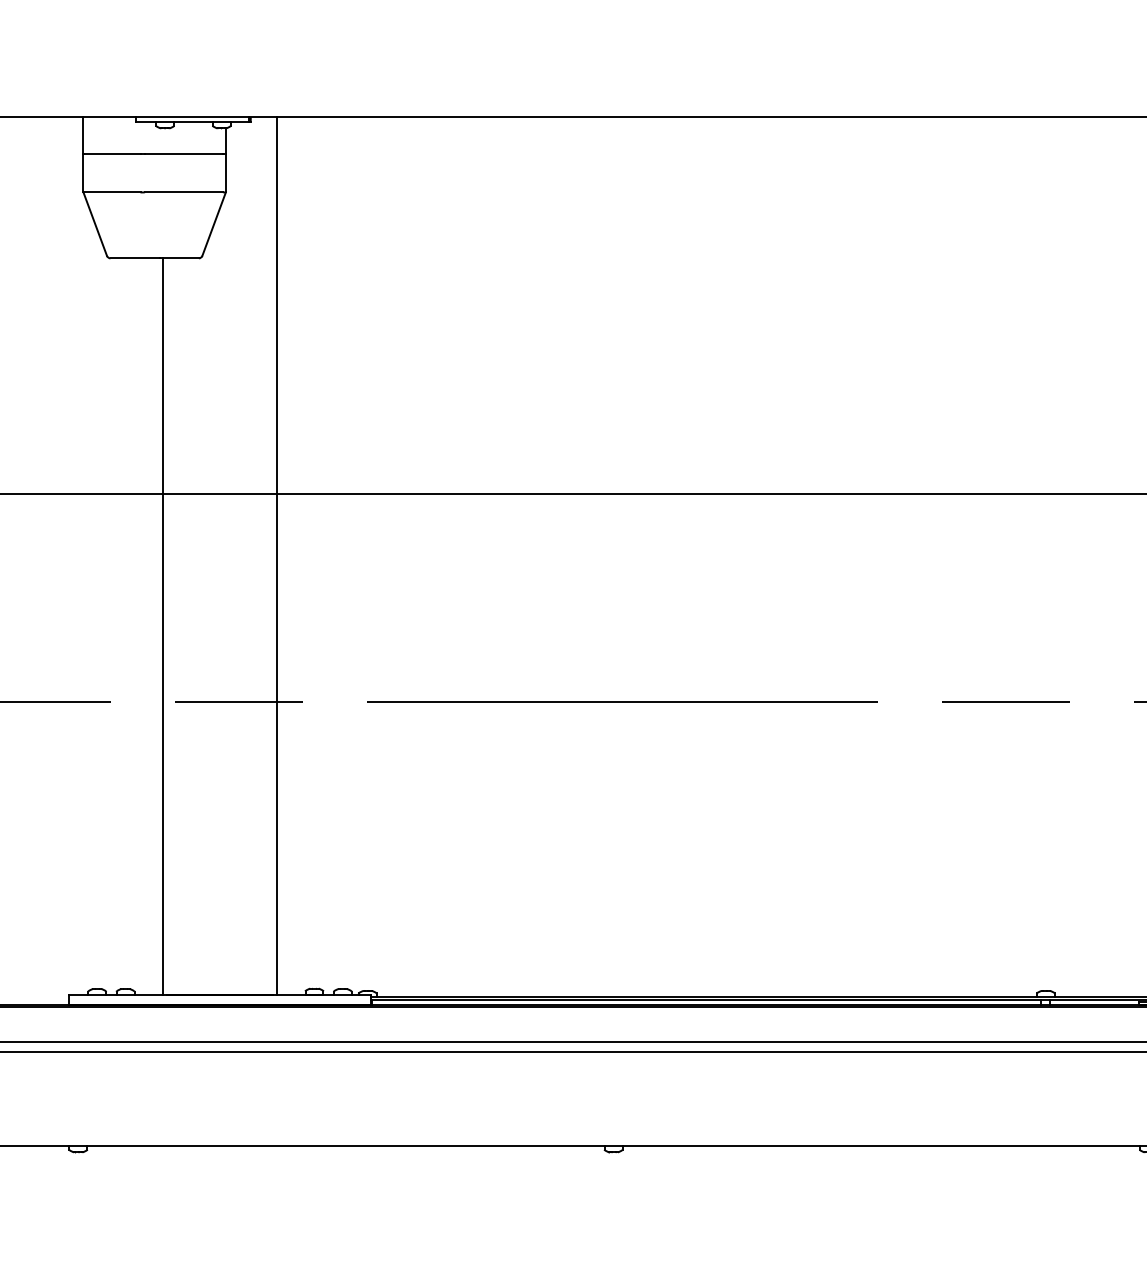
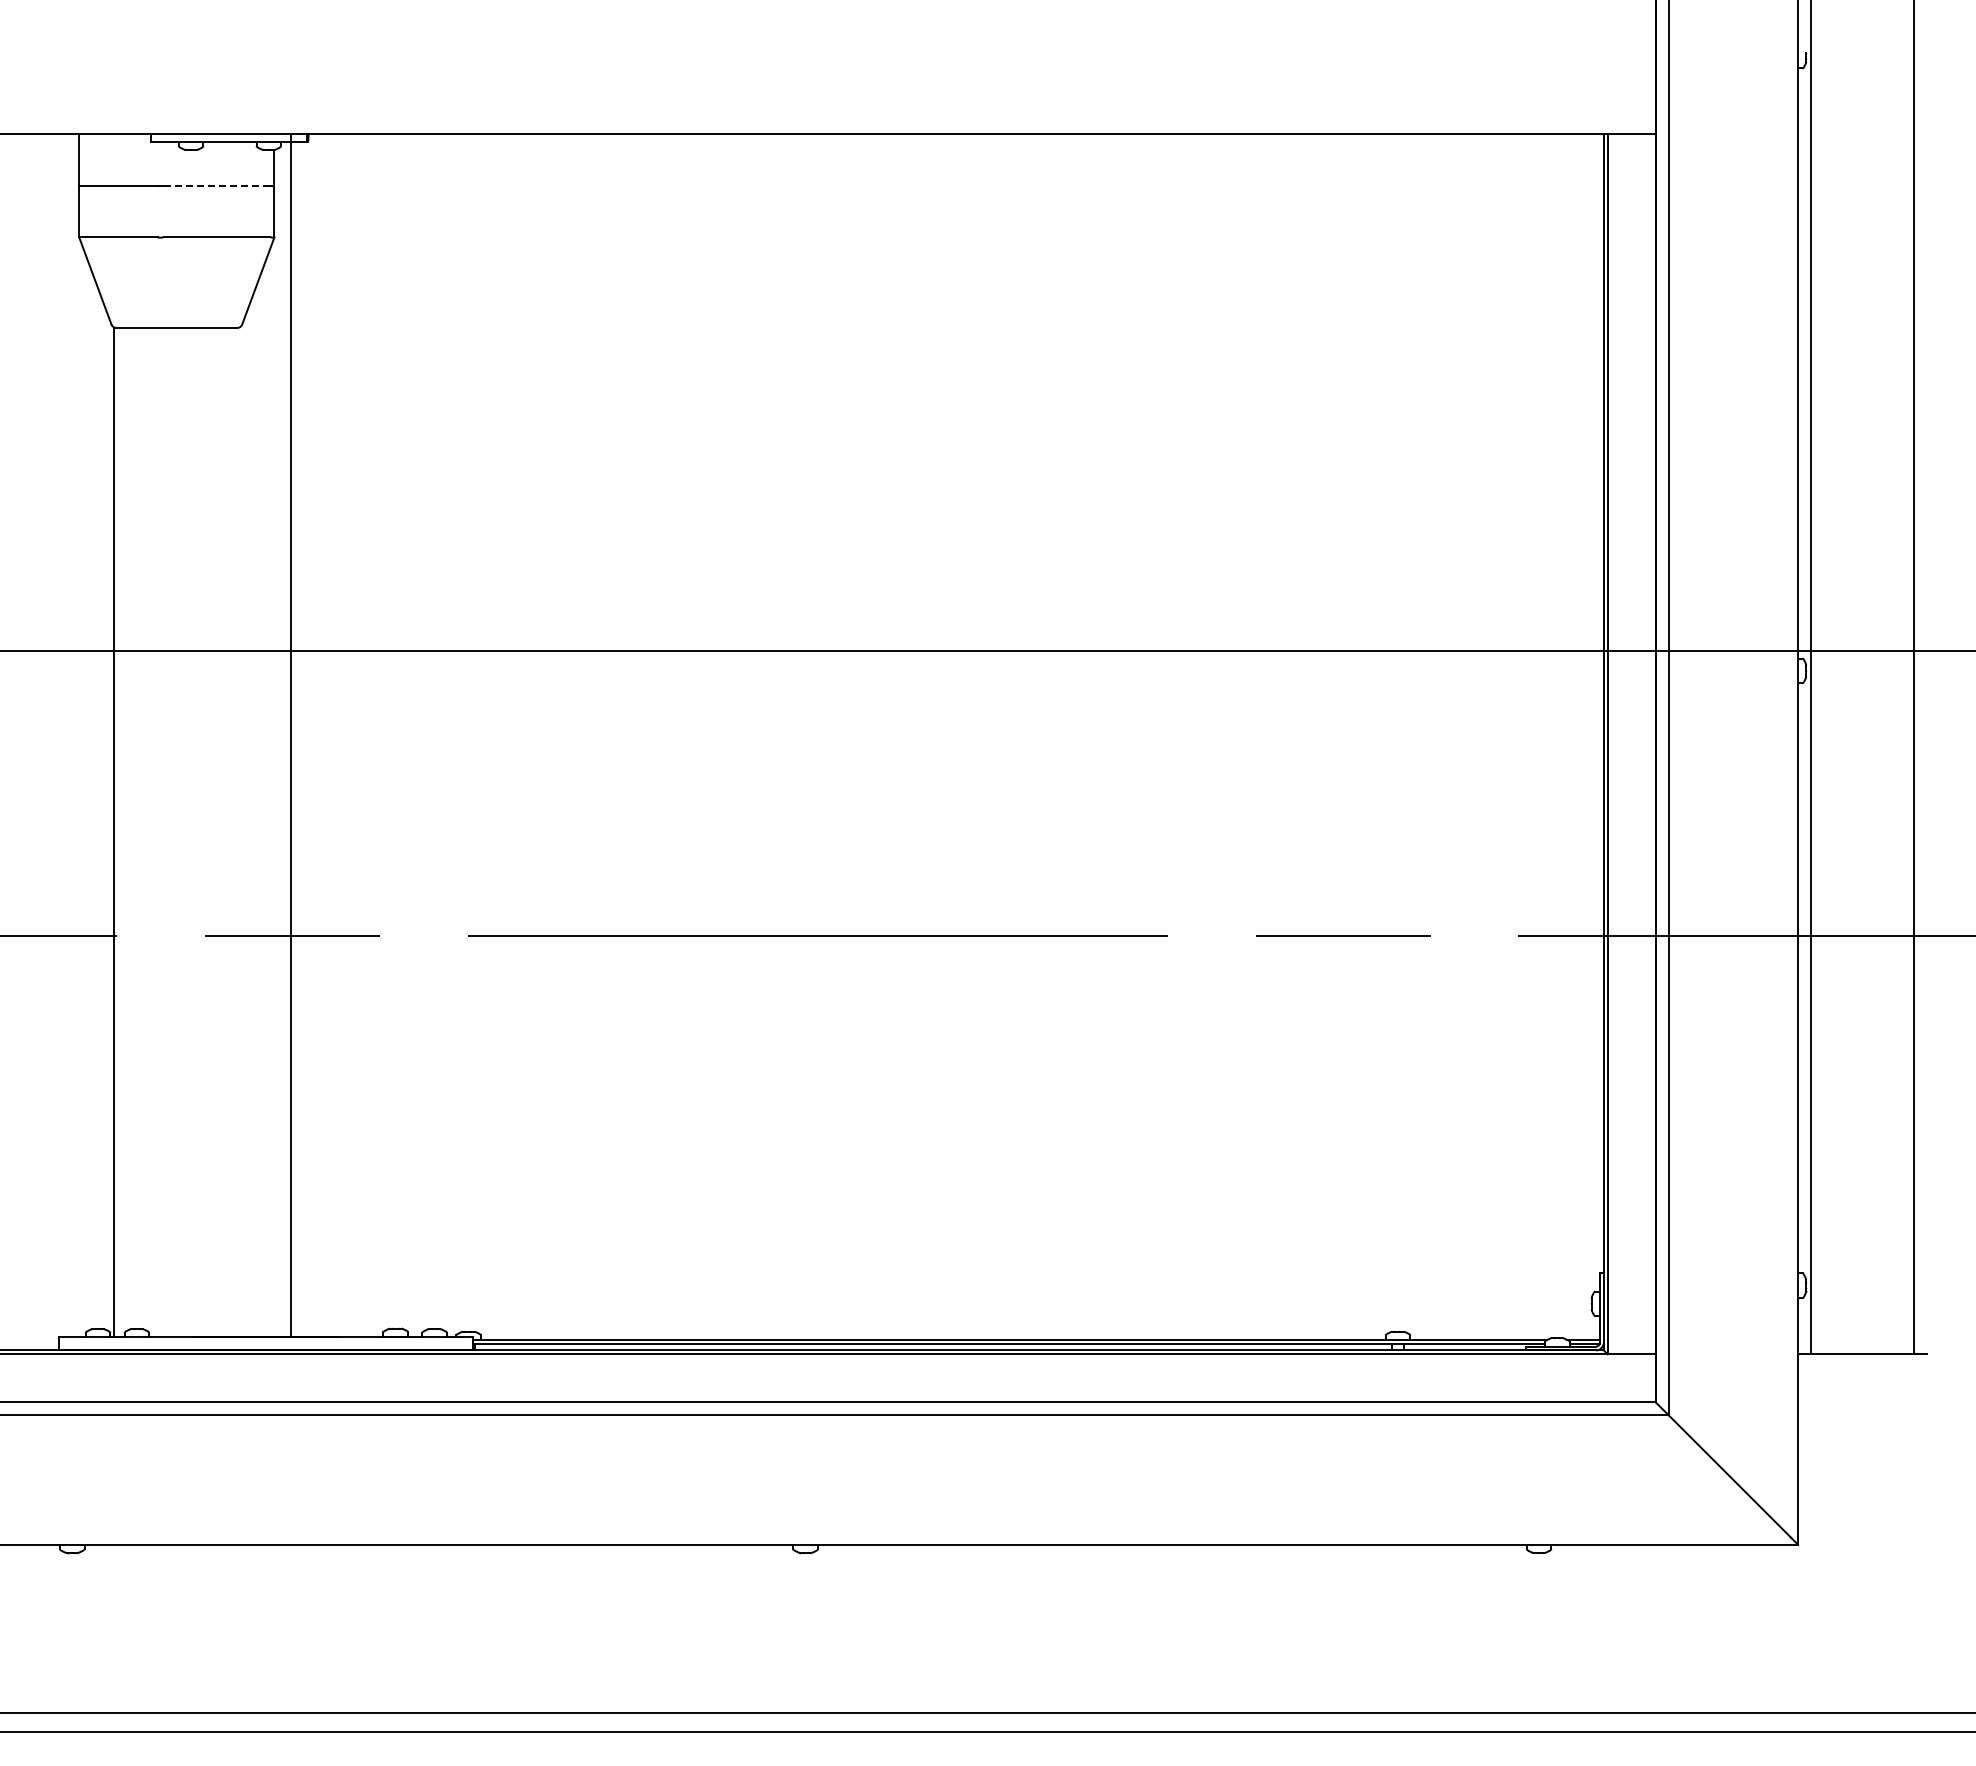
line: (184, 154) -> (217, 185), solid -> dashed
line: (277, 555) -> (291, 735), moved
line: (163, 626) -> (113, 832), moved

